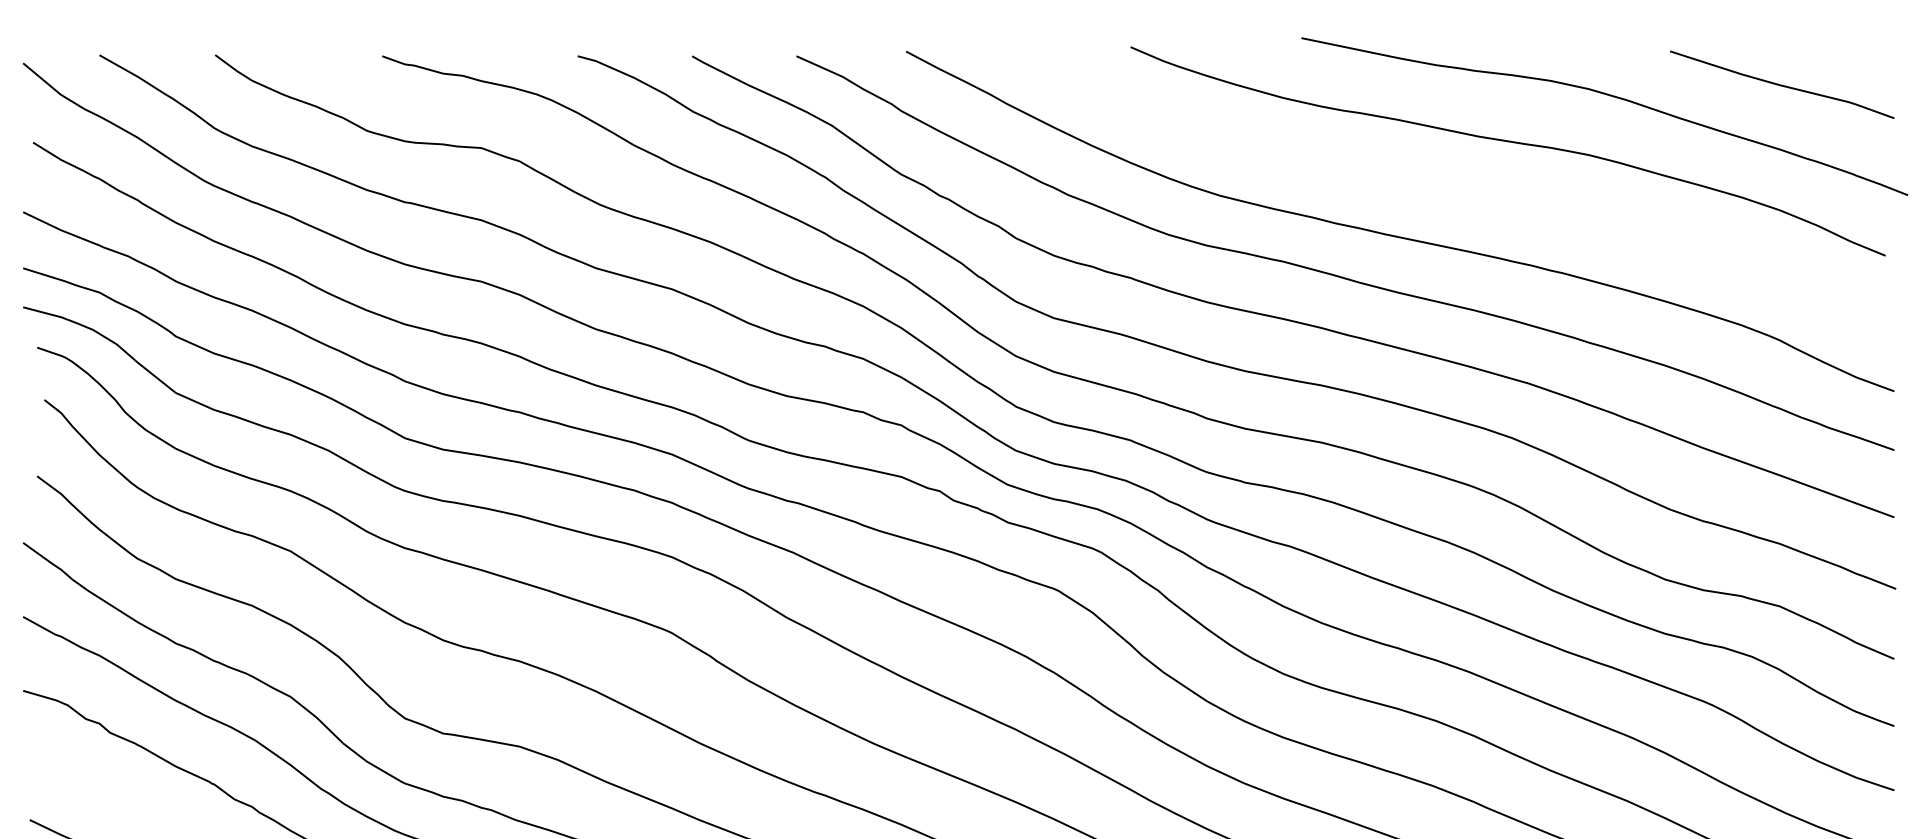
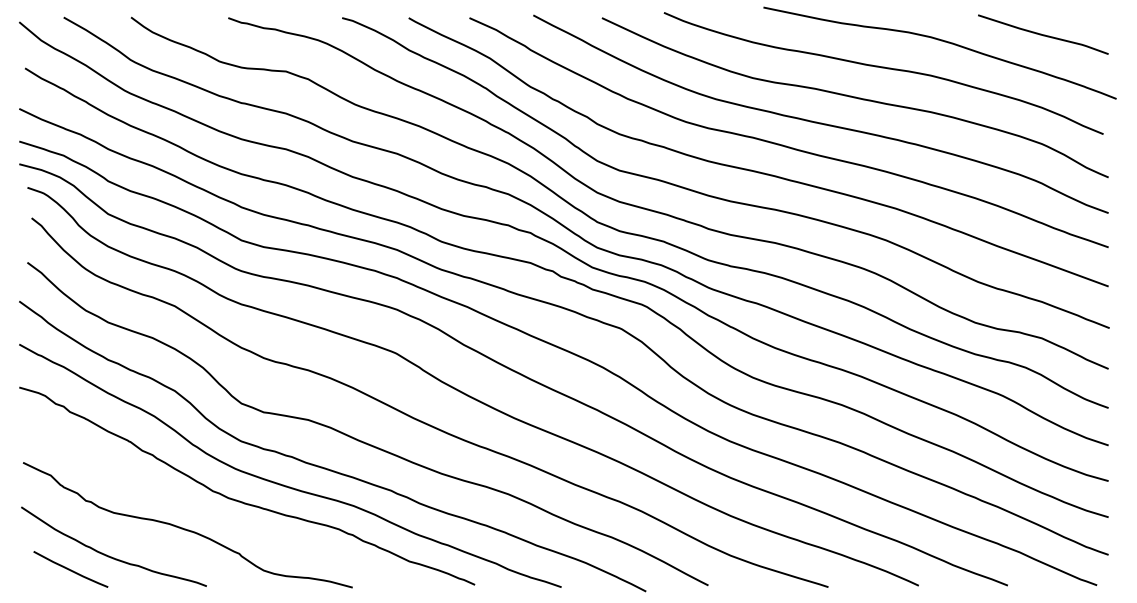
curve: (1457, 192) -> (854, 97), added

